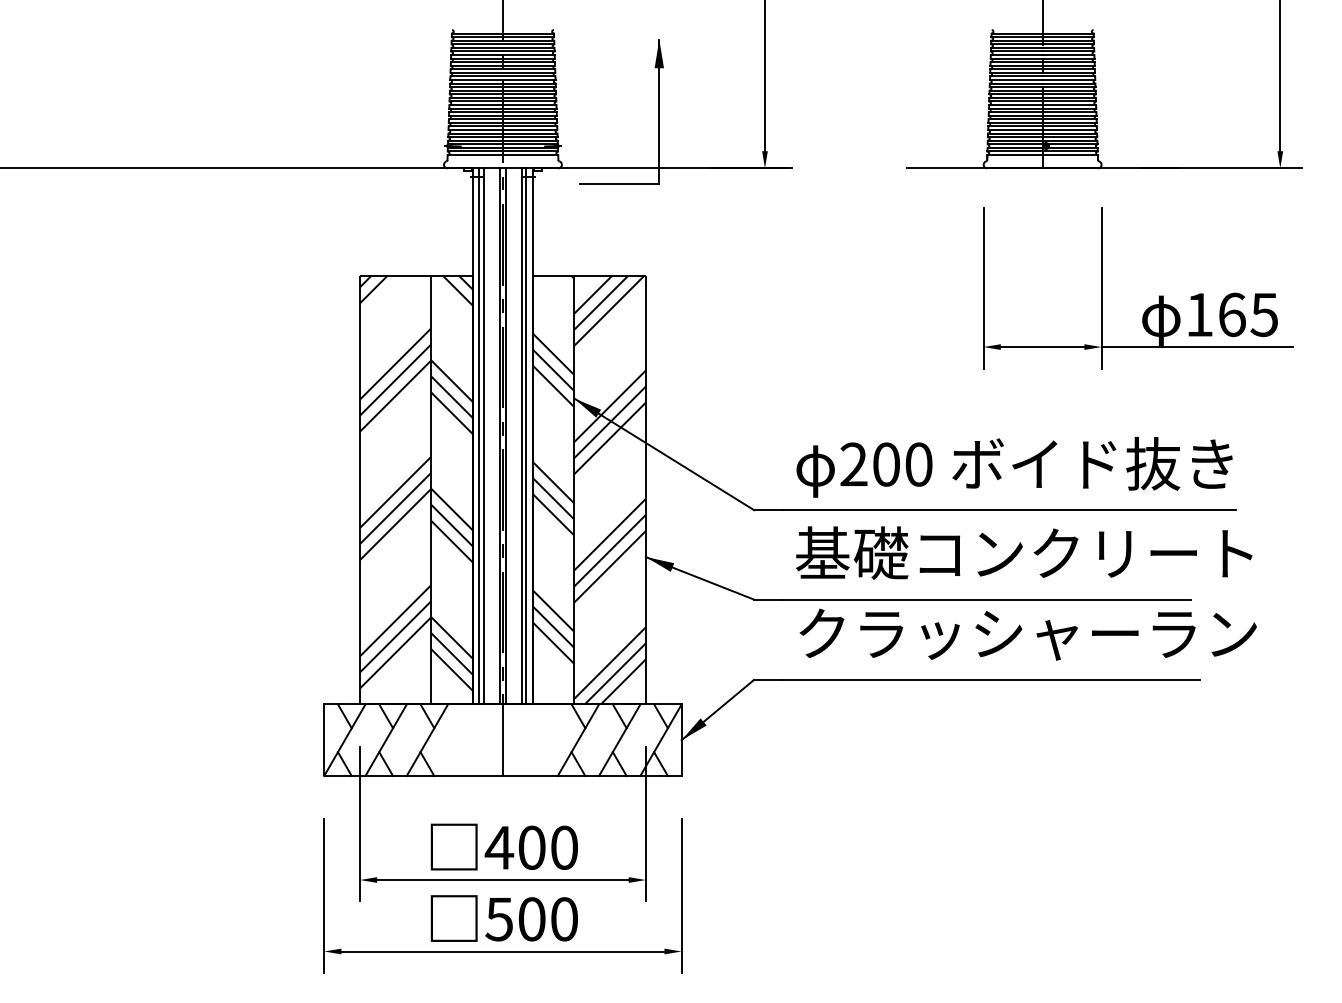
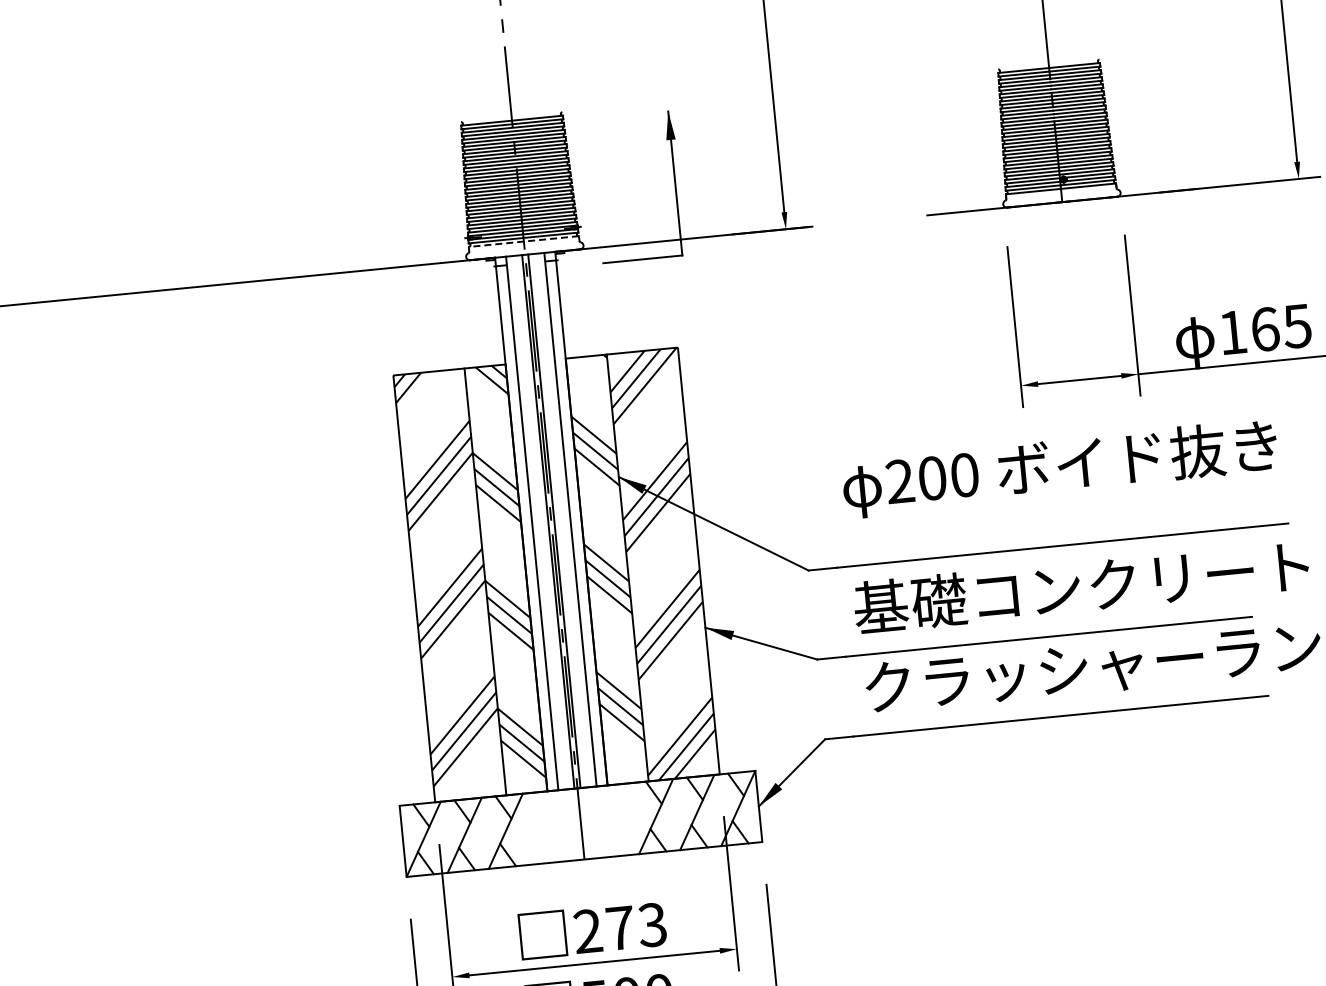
line: (502, 155) -> (523, 242), solid -> dashed
line: (479, 436) -> (528, 523), removed
line: (526, 436) -> (574, 519), removed
text: (1014, 467) -> (1060, 468), moved
text: (530, 847) -> (618, 928), 400 -> 273

